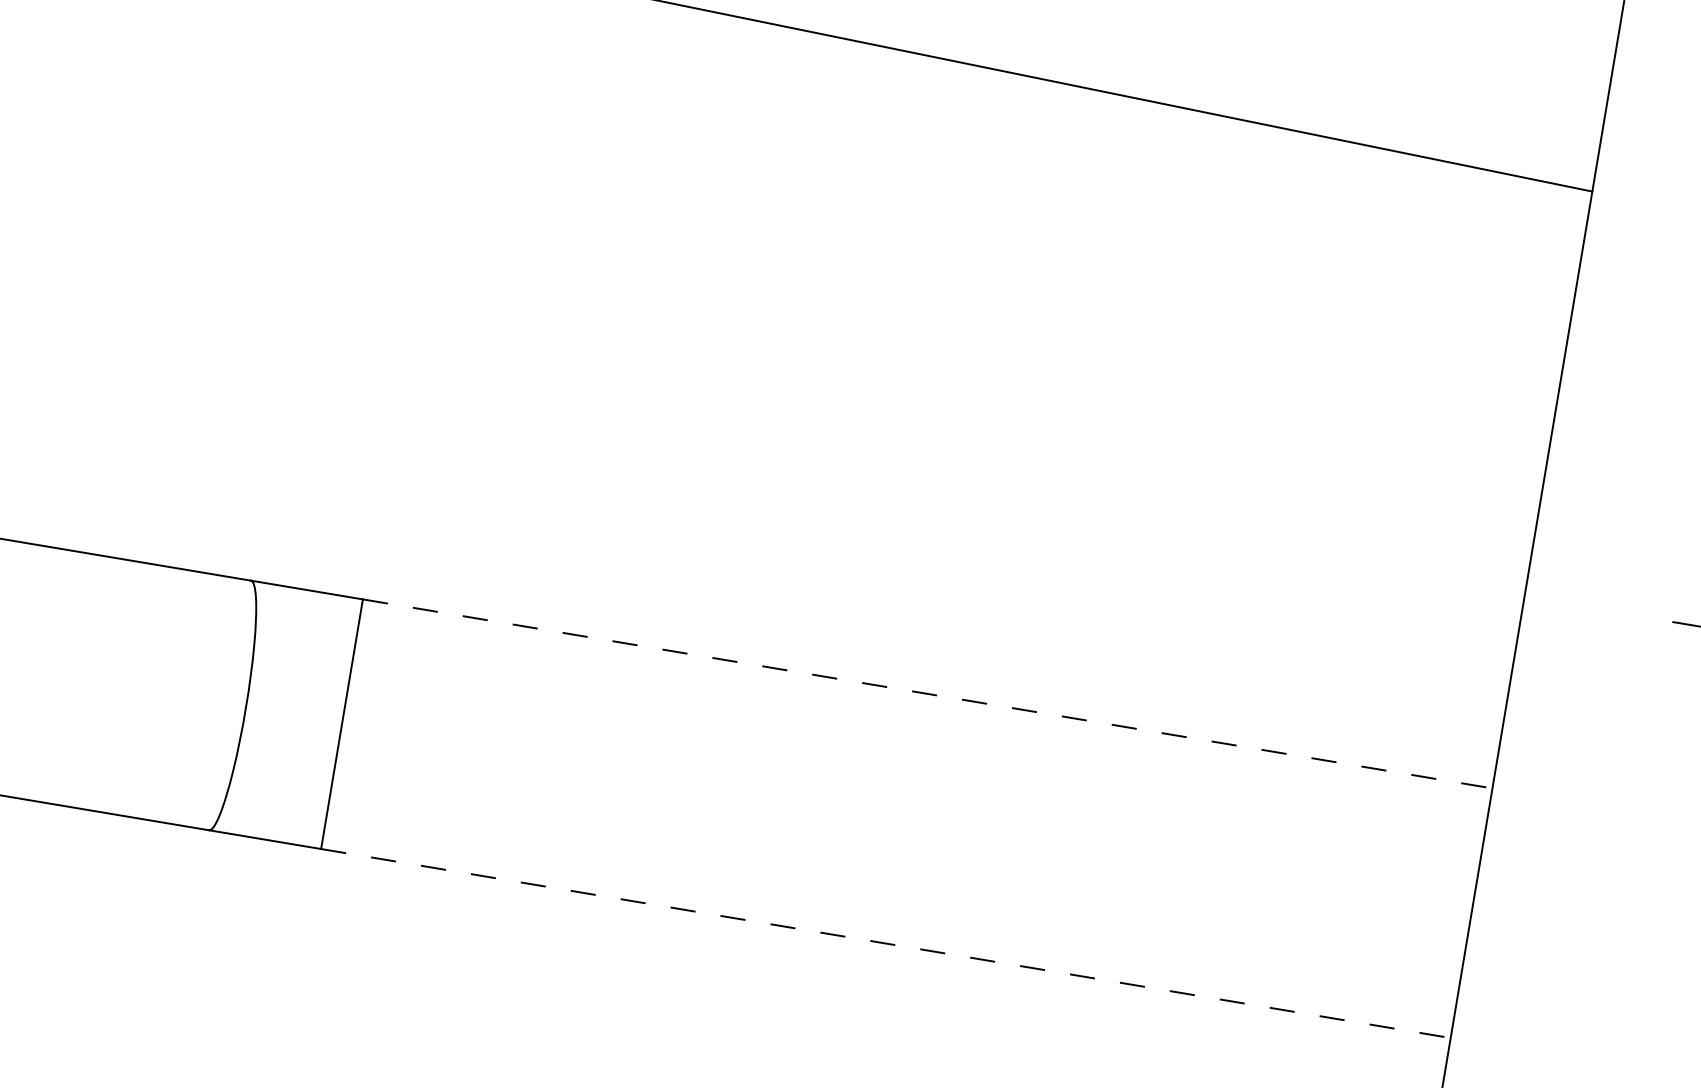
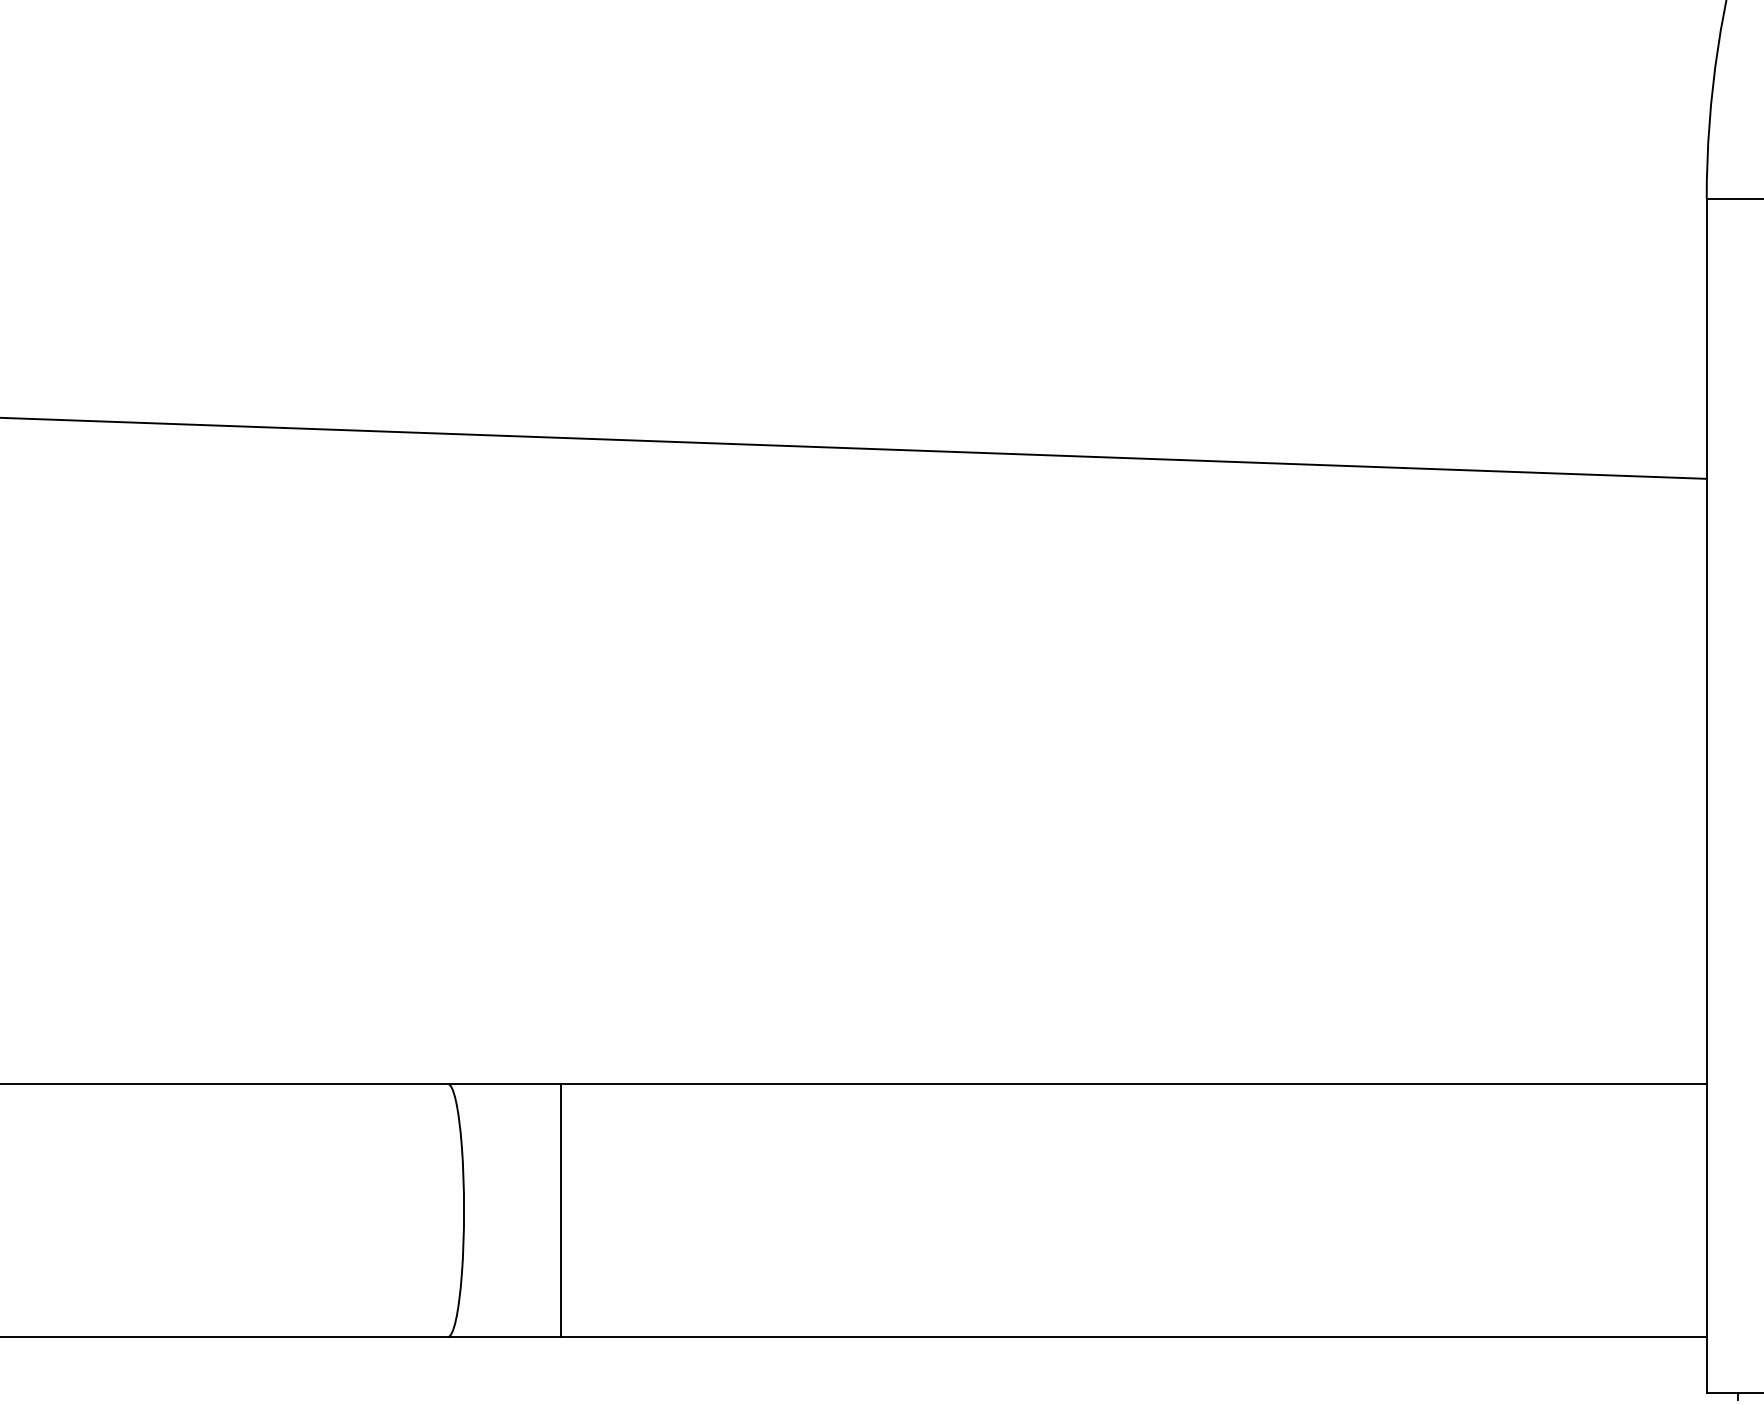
line: (927, 694) -> (1134, 1084), dashed -> solid
line: (886, 943) -> (1134, 1337), dashed -> solid

